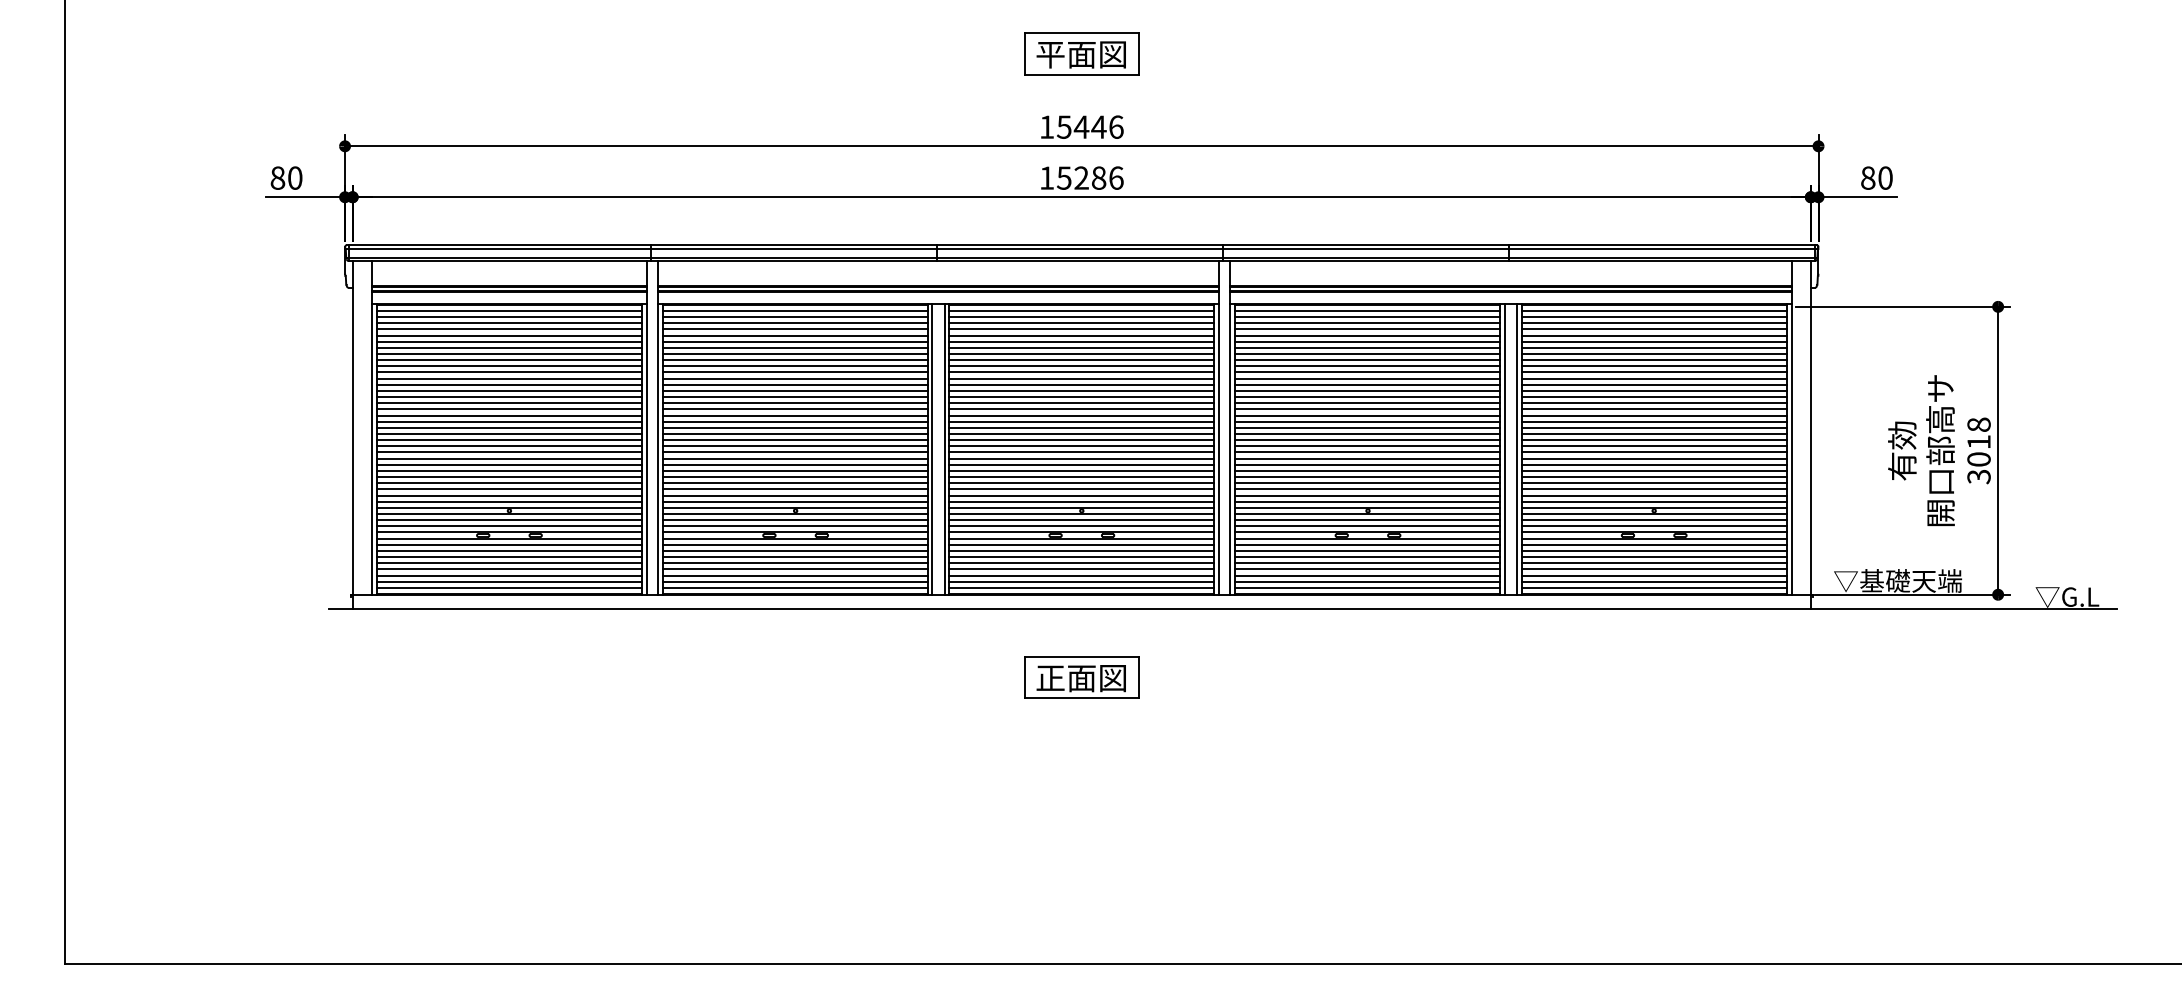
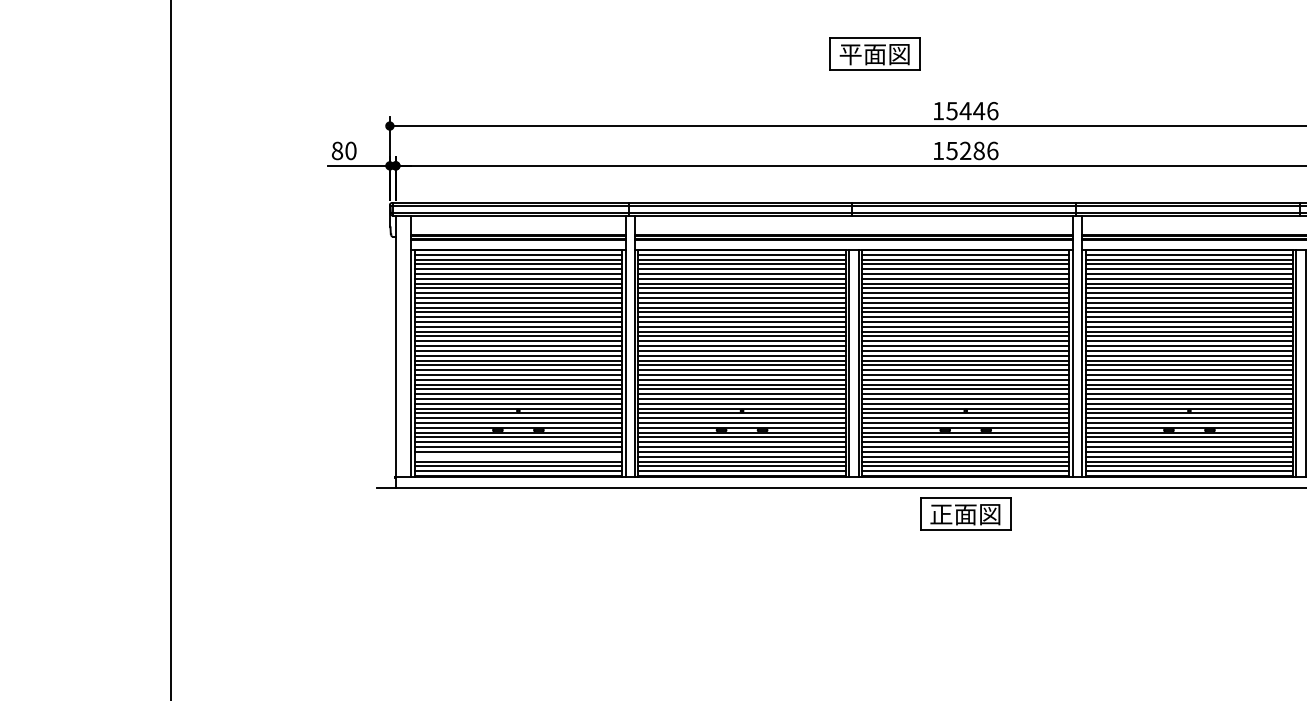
part: (1081, 53) -> (874, 53), moved
line: (509, 569) -> (518, 456), removed
part: (1081, 677) -> (965, 513), moved

